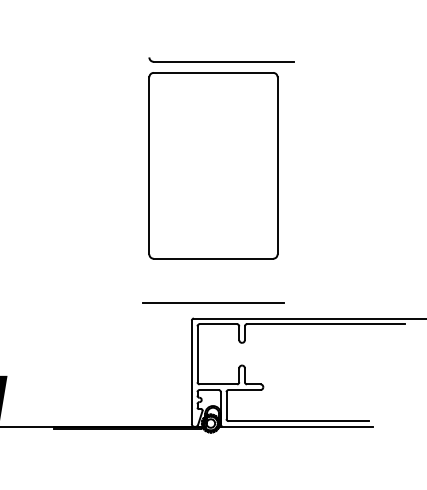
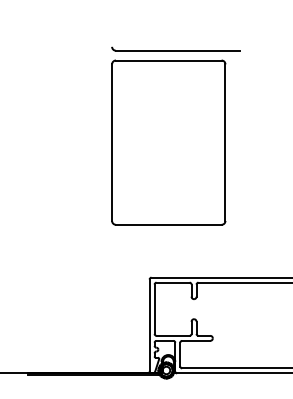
line: (213, 302) -> (168, 263), removed

